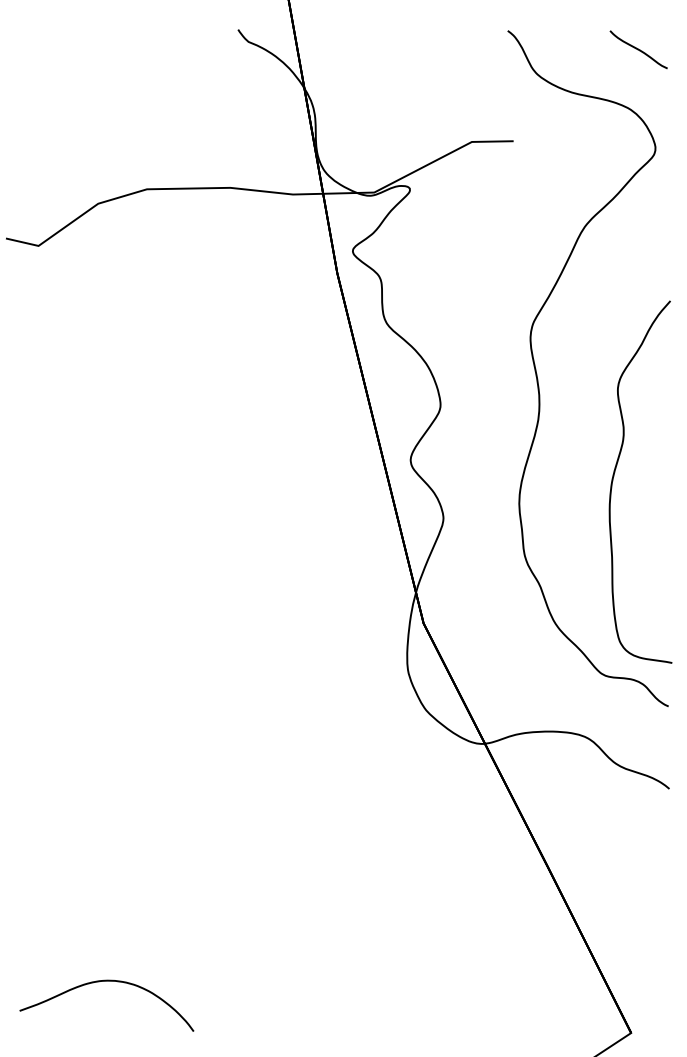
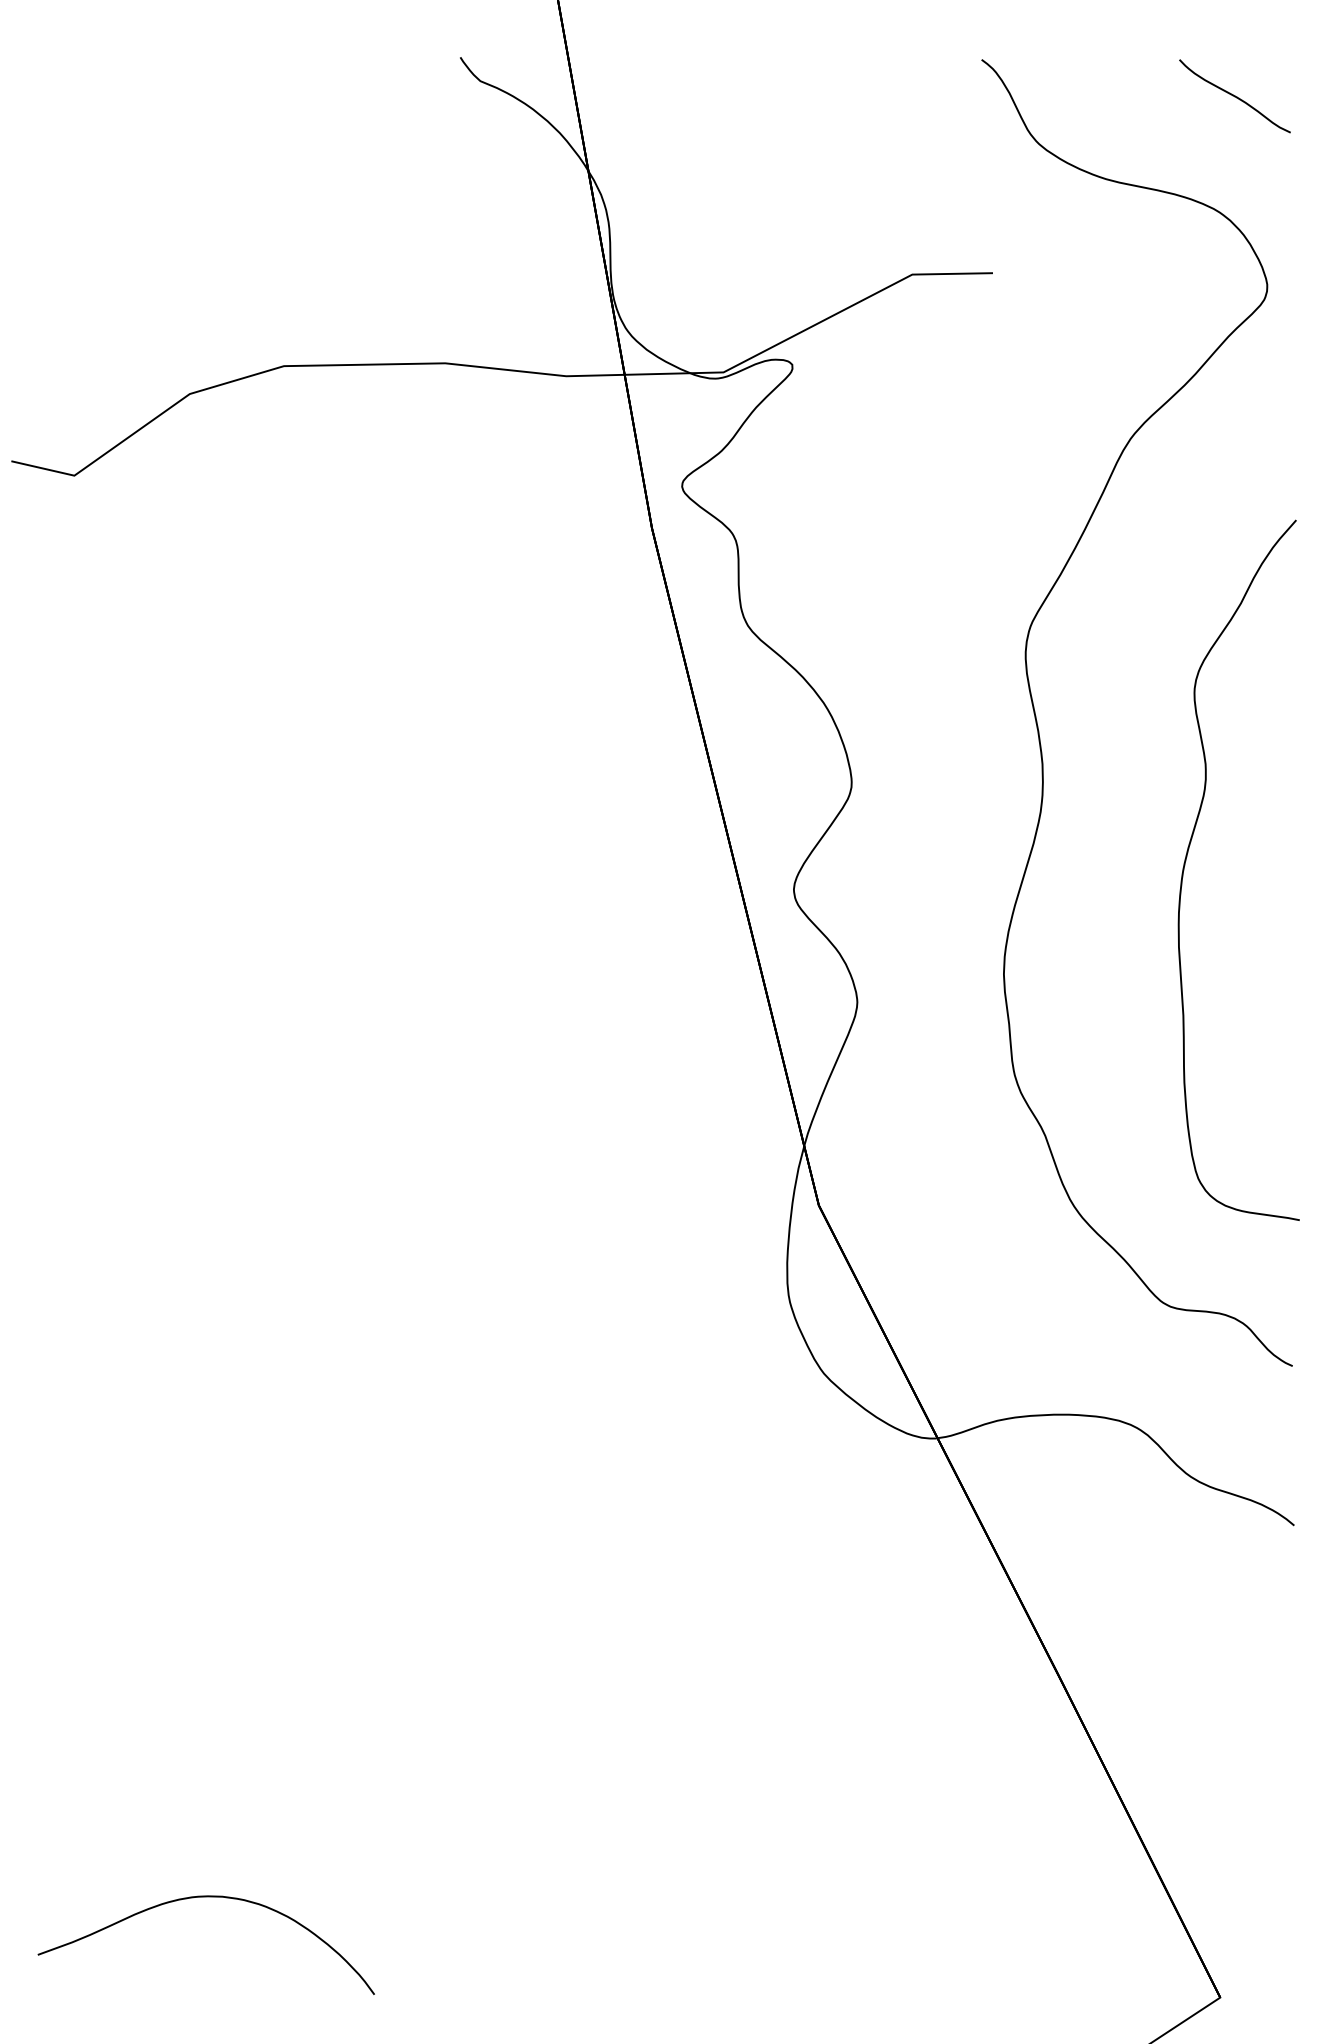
curve: (614, 476) -> (1188, 859), moved

